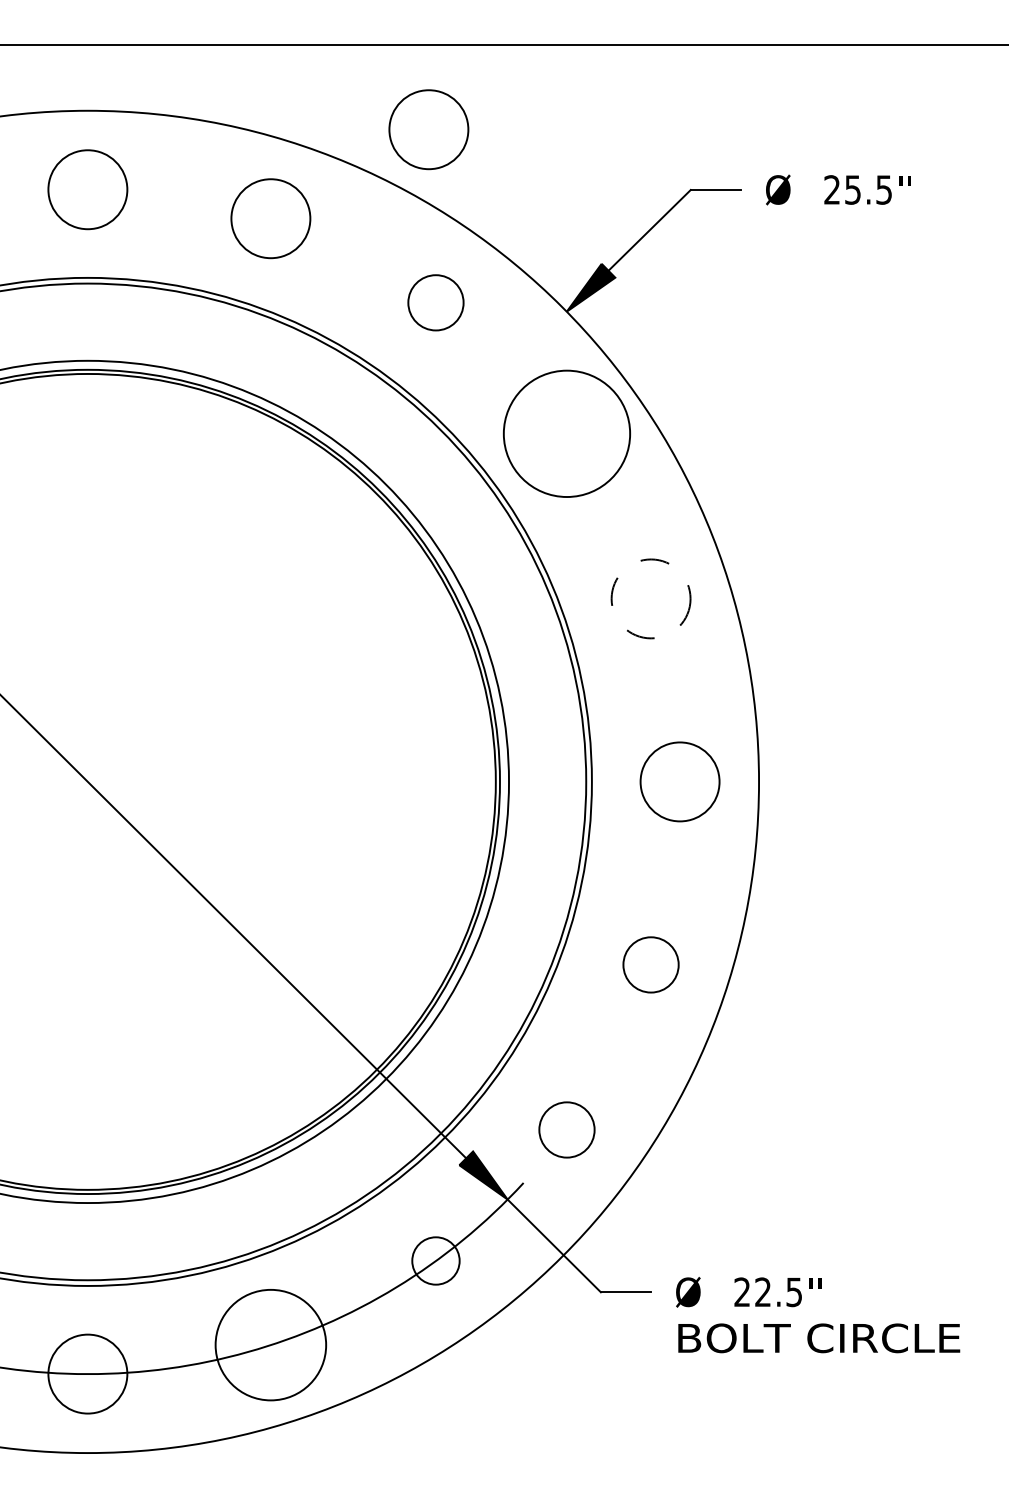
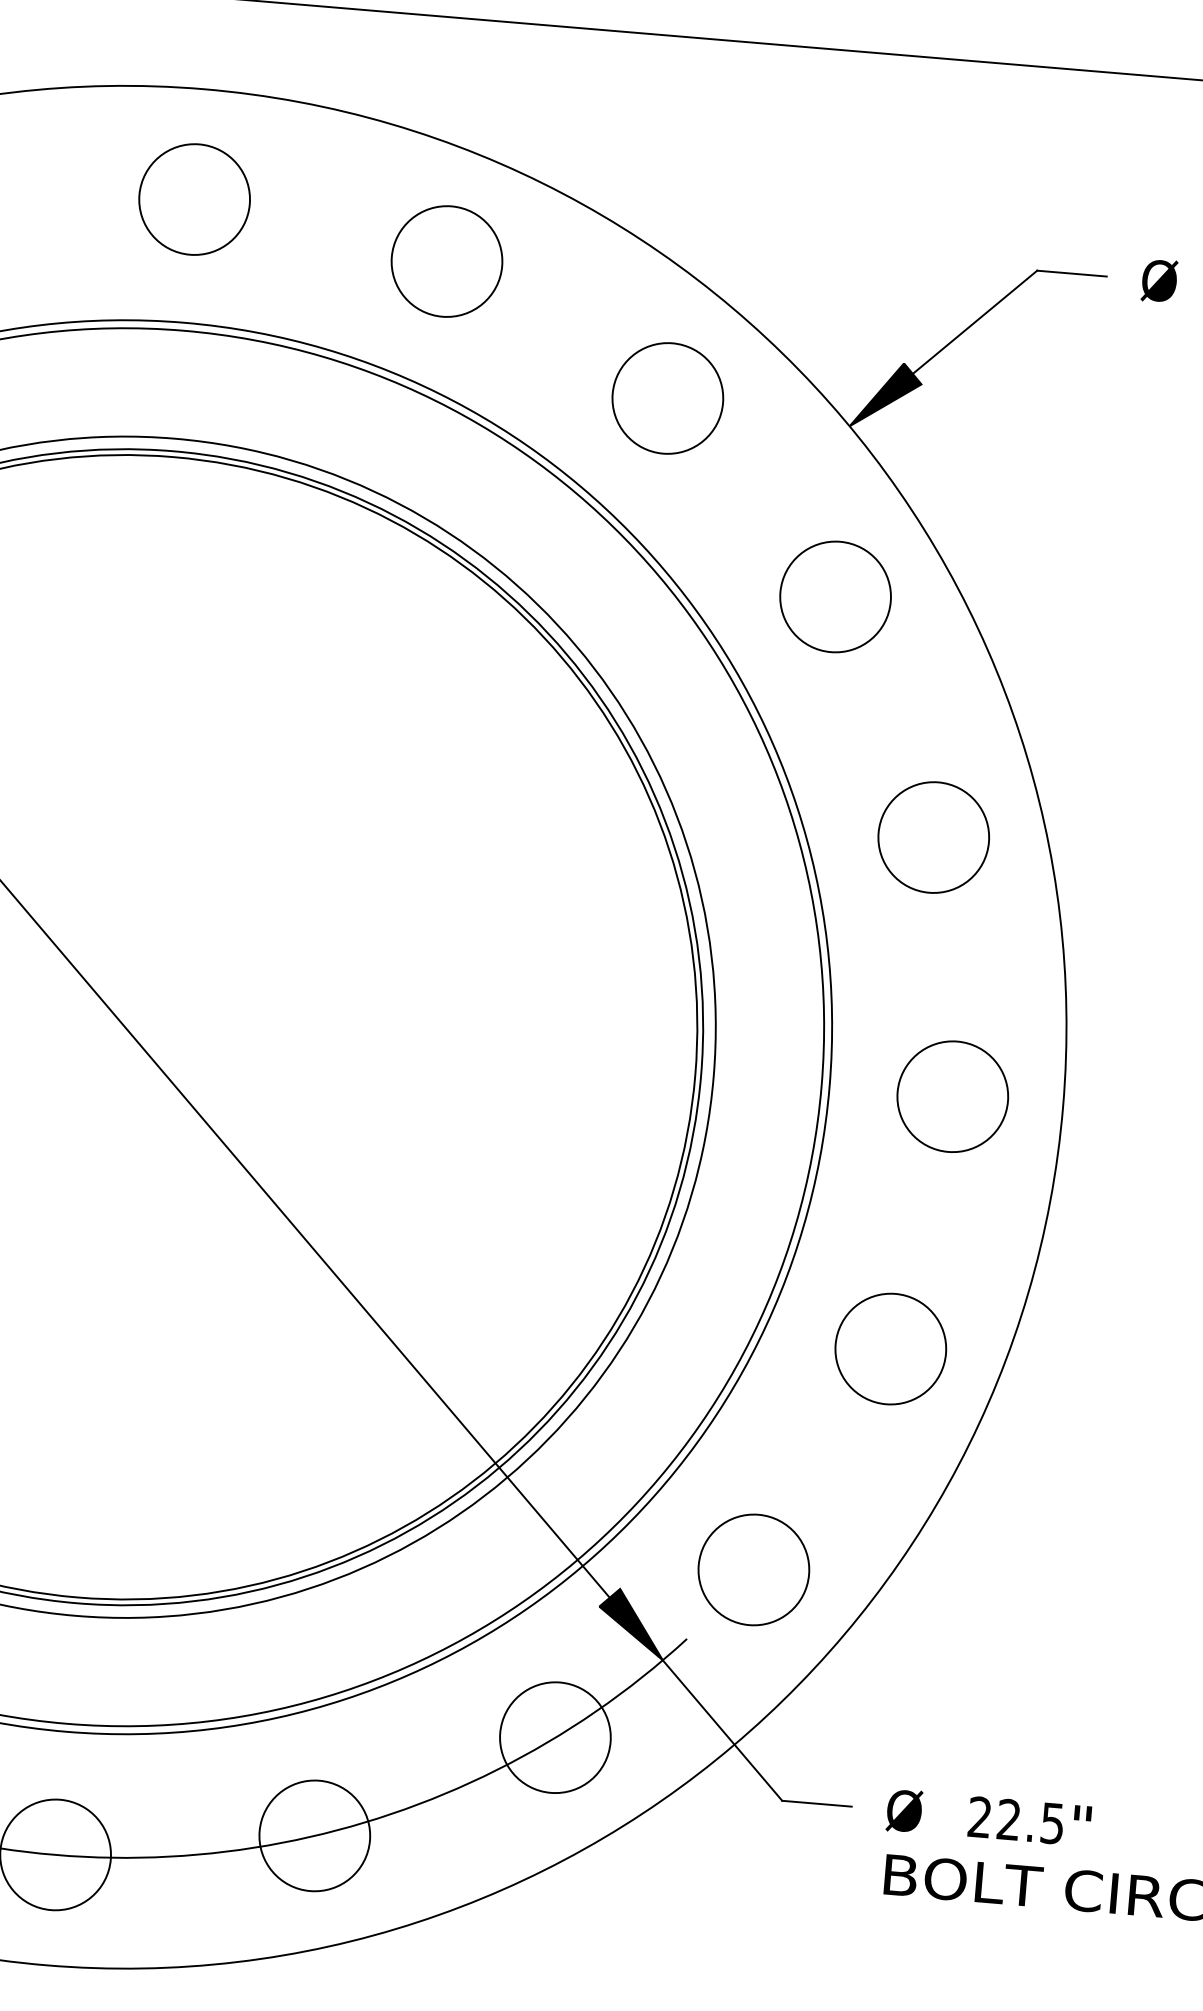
circle: (428, 129) -> (677, 155), removed
circle: (435, 302) -> (667, 397), size x1.43
circle: (566, 433) -> (834, 596), size x0.62
circle: (650, 598) -> (932, 836), dashed -> solid
circle: (650, 964) -> (890, 1348), size x1.43
circle: (566, 1129) -> (753, 1569), size x1.43
circle: (435, 1260) -> (554, 1736), size x1.67
circle: (270, 1344) -> (314, 1834), size x0.71

